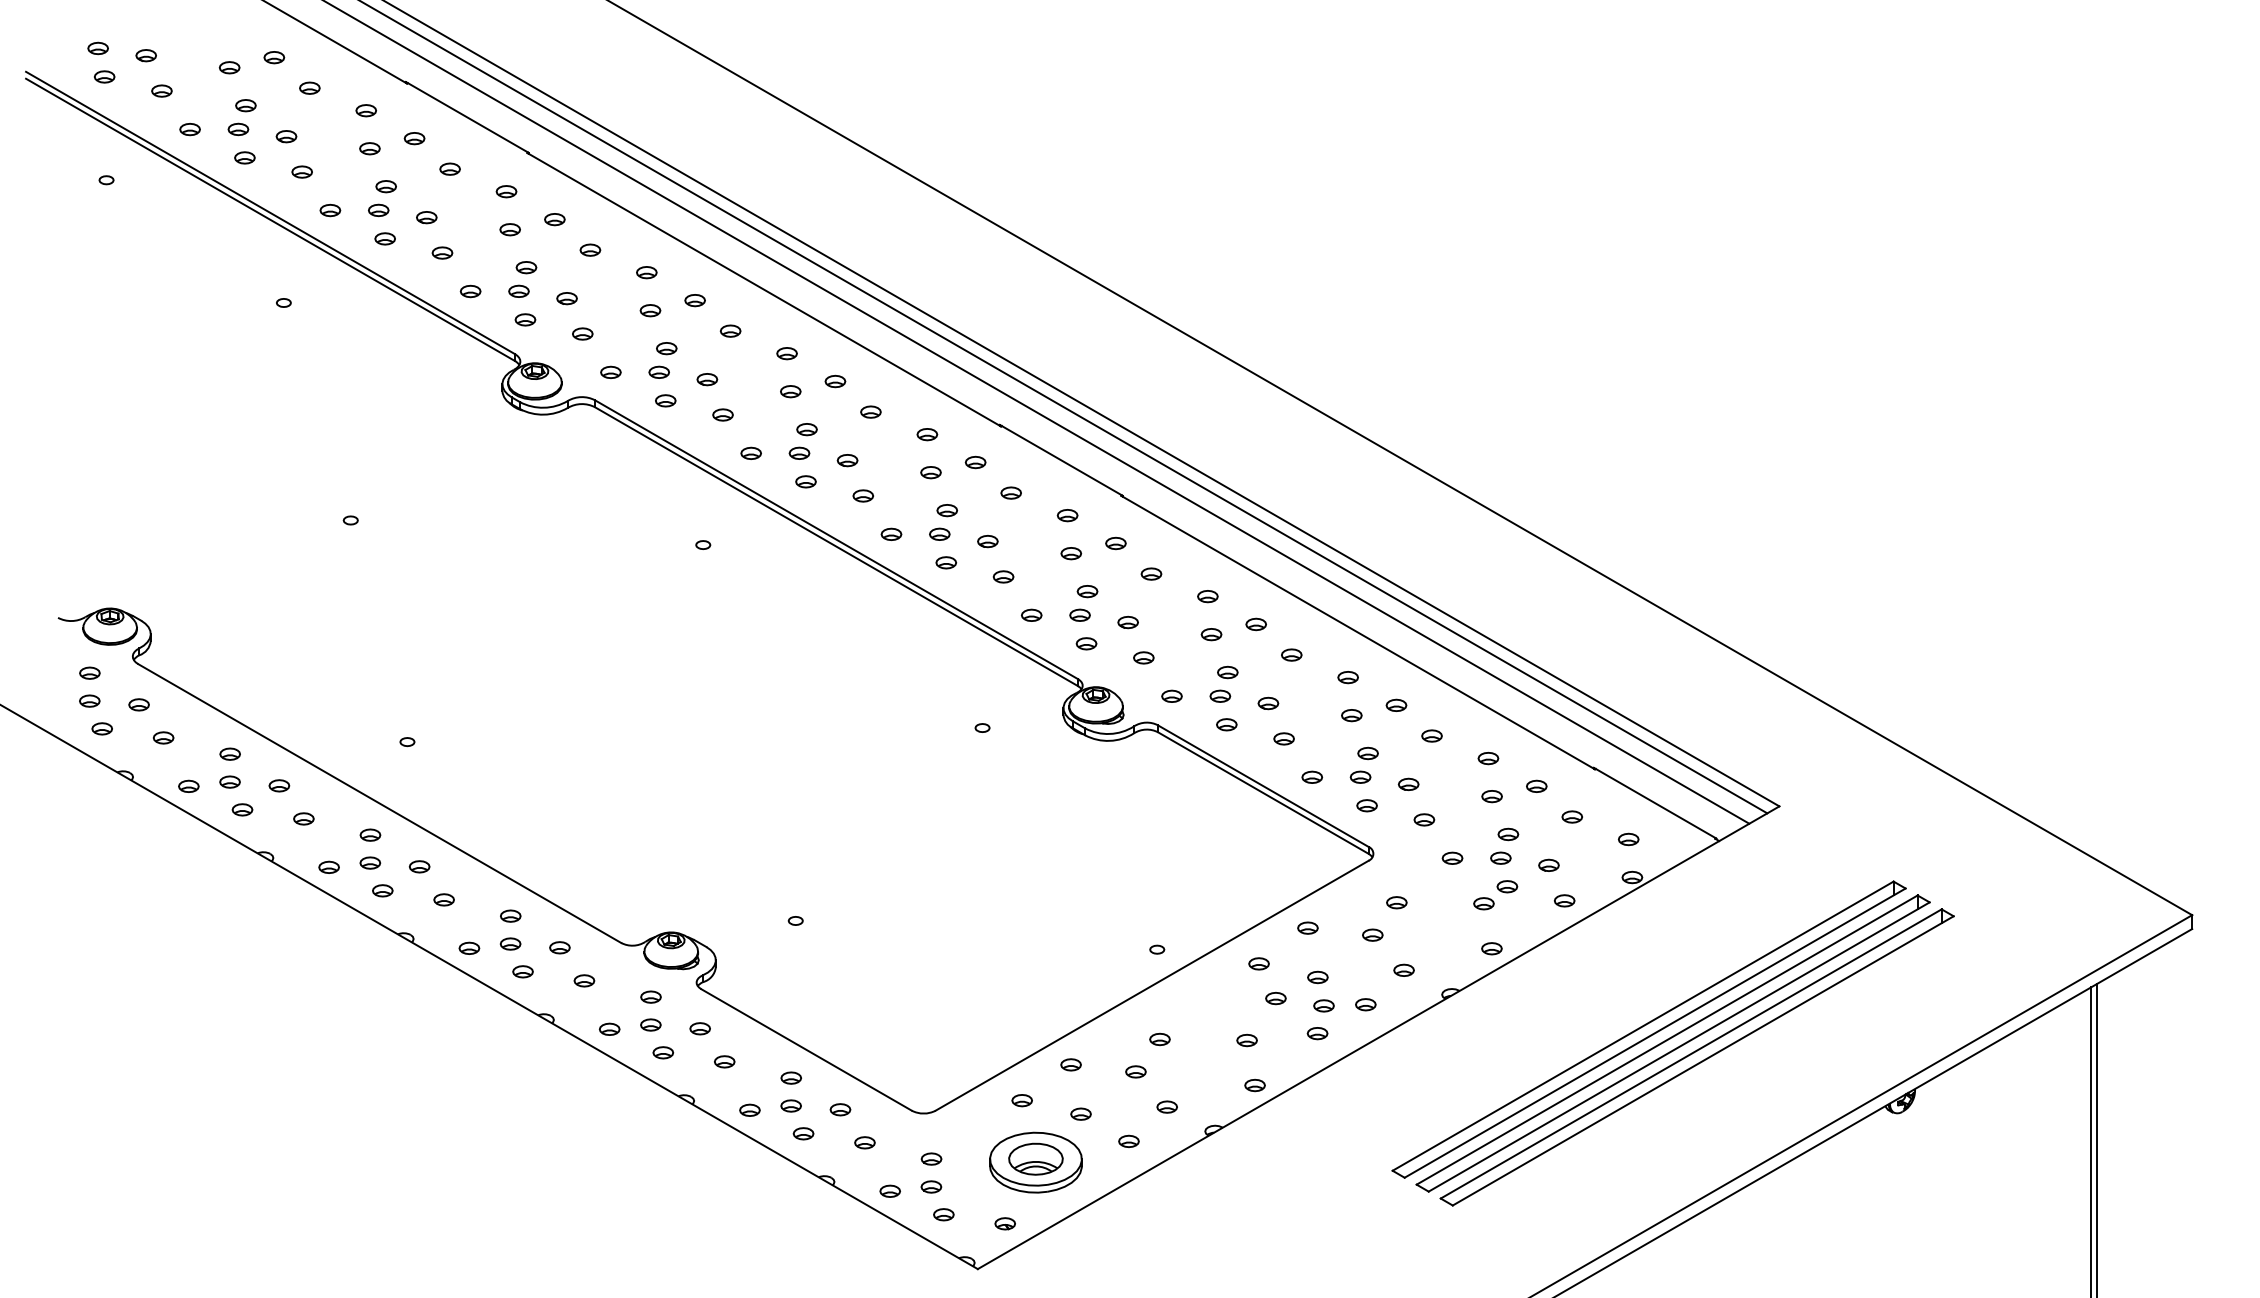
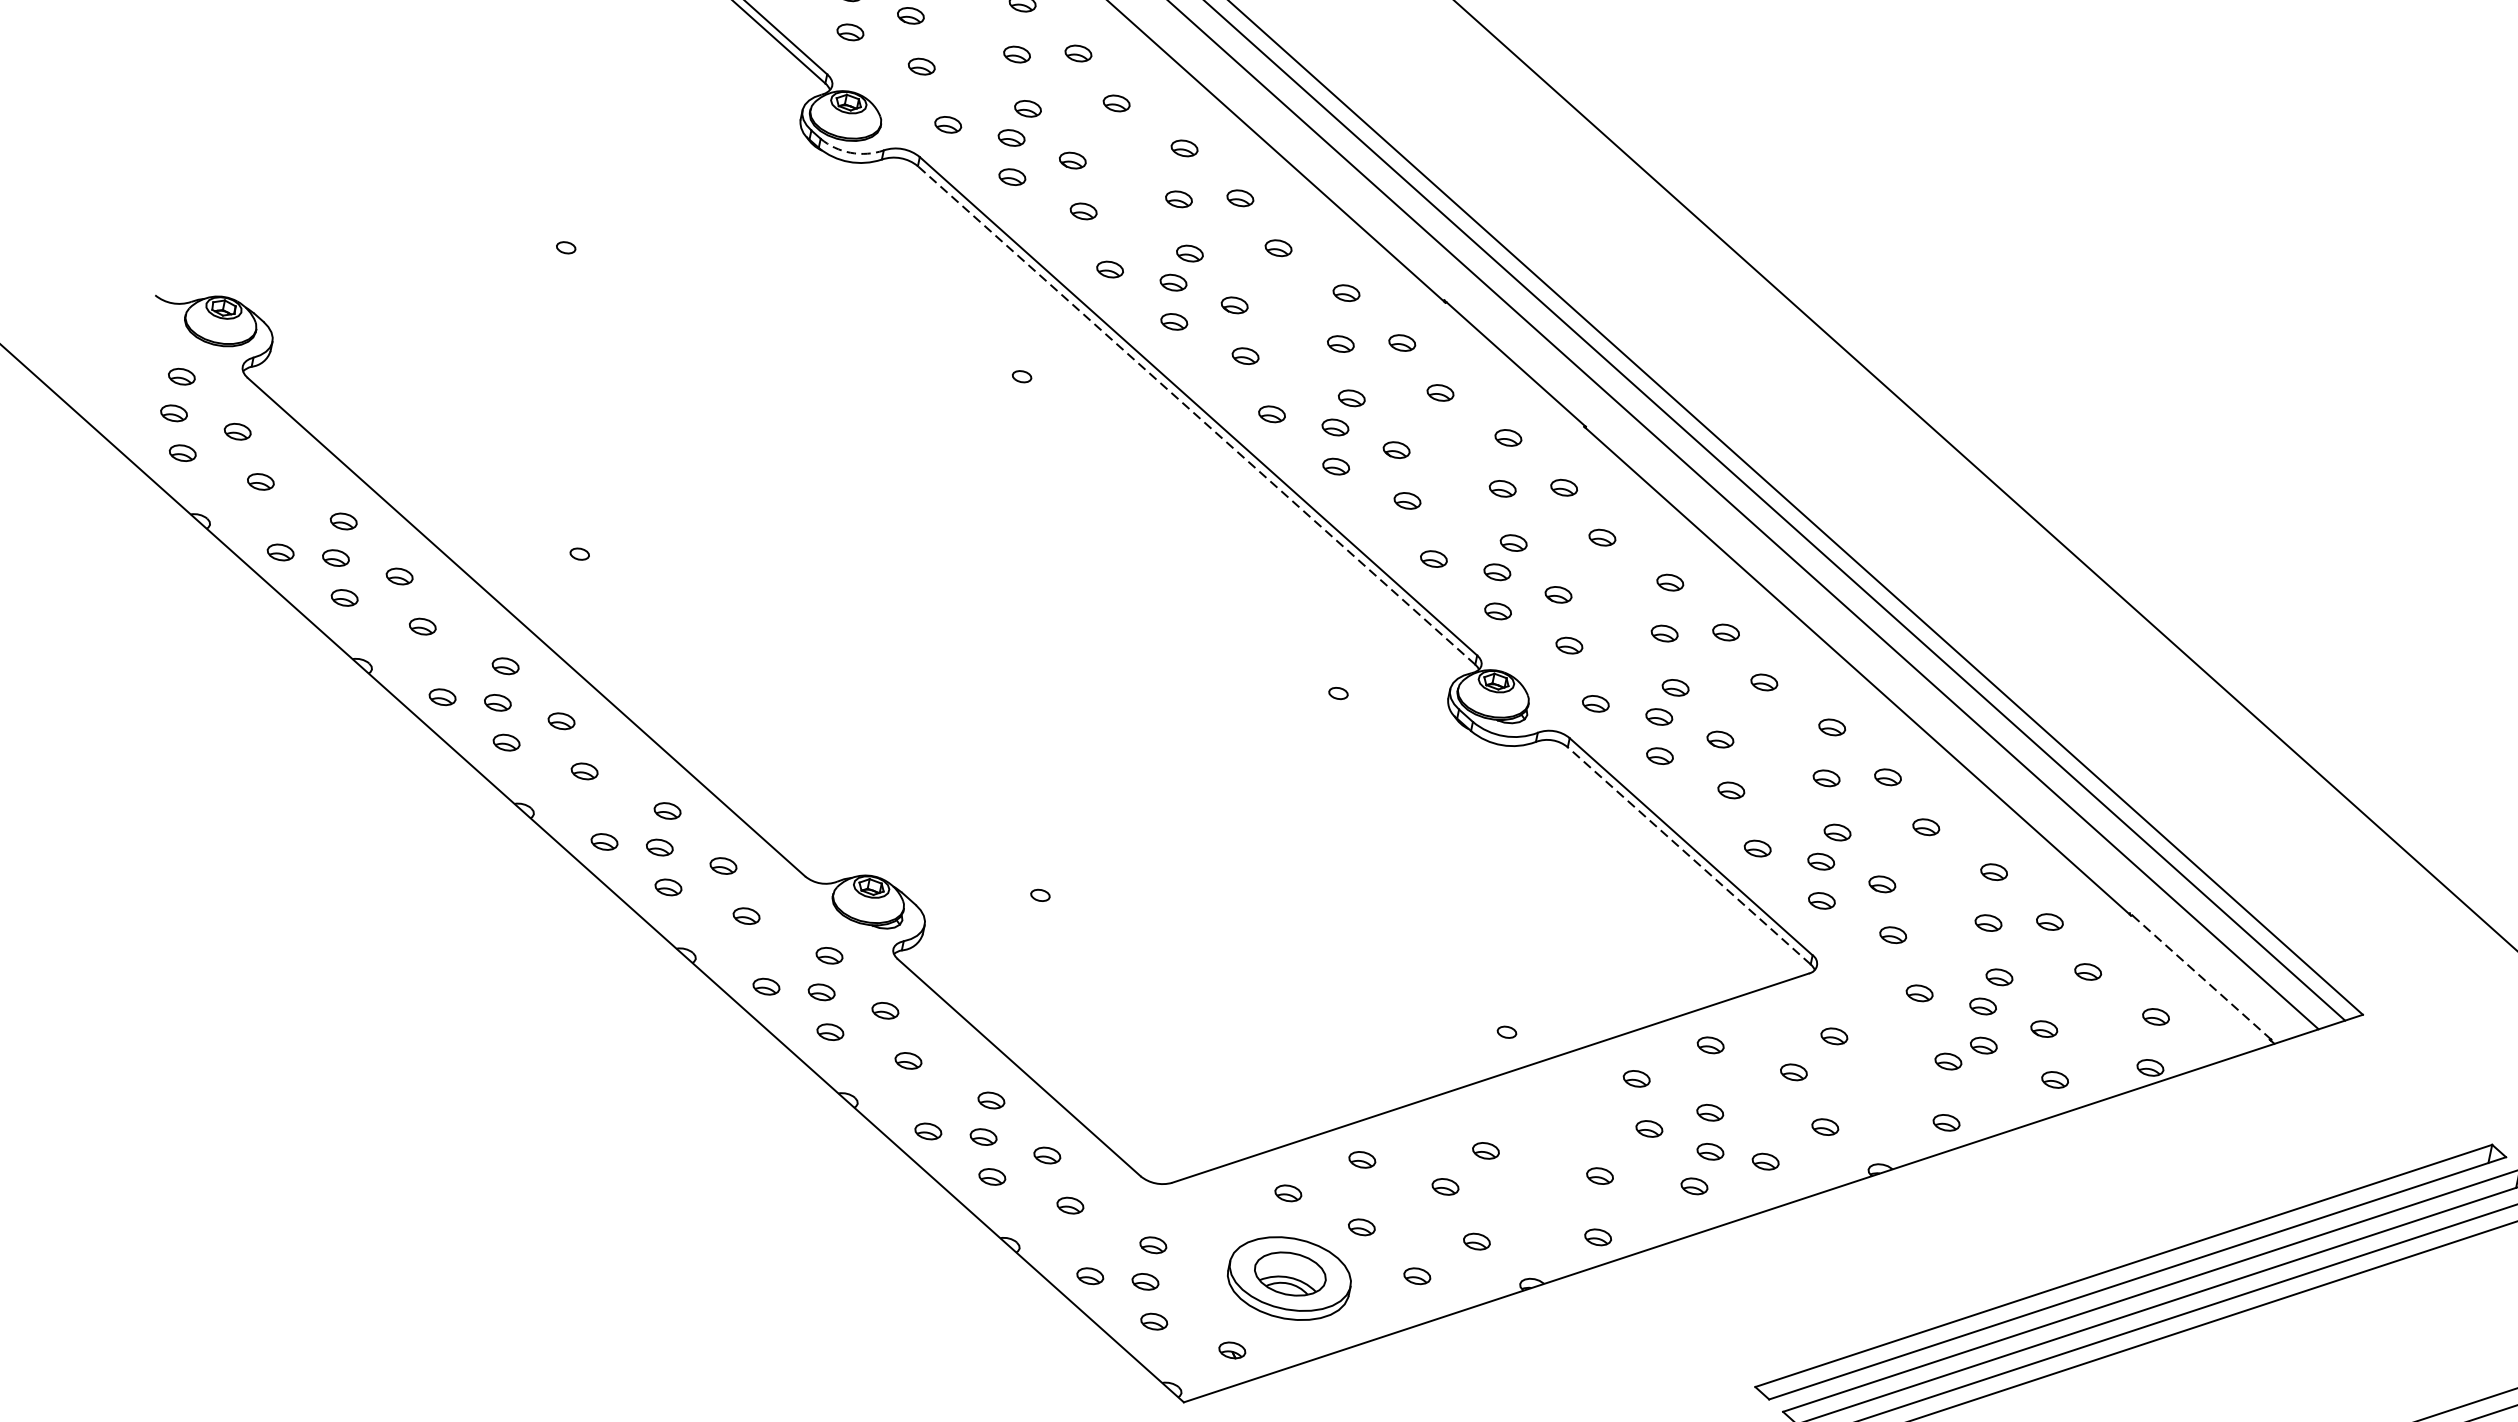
arc: (544, 407) -> (851, 152), solid -> dashed
line: (836, 546) -> (1196, 415), solid -> dashed
line: (1262, 792) -> (1688, 854), solid -> dashed
line: (1655, 803) -> (2201, 977), solid -> dashed

